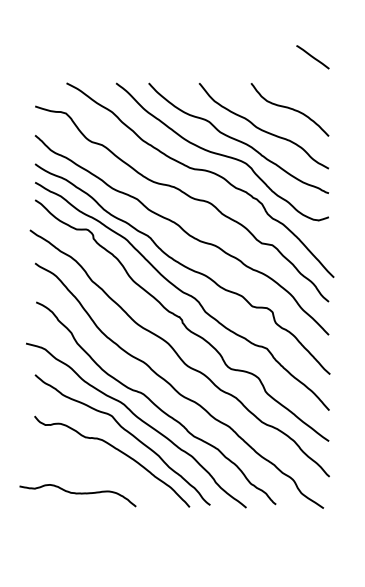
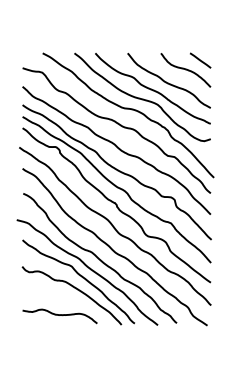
line: (312, 57) -> (200, 60), moved
curve: (77, 494) -> (59, 315), moved

